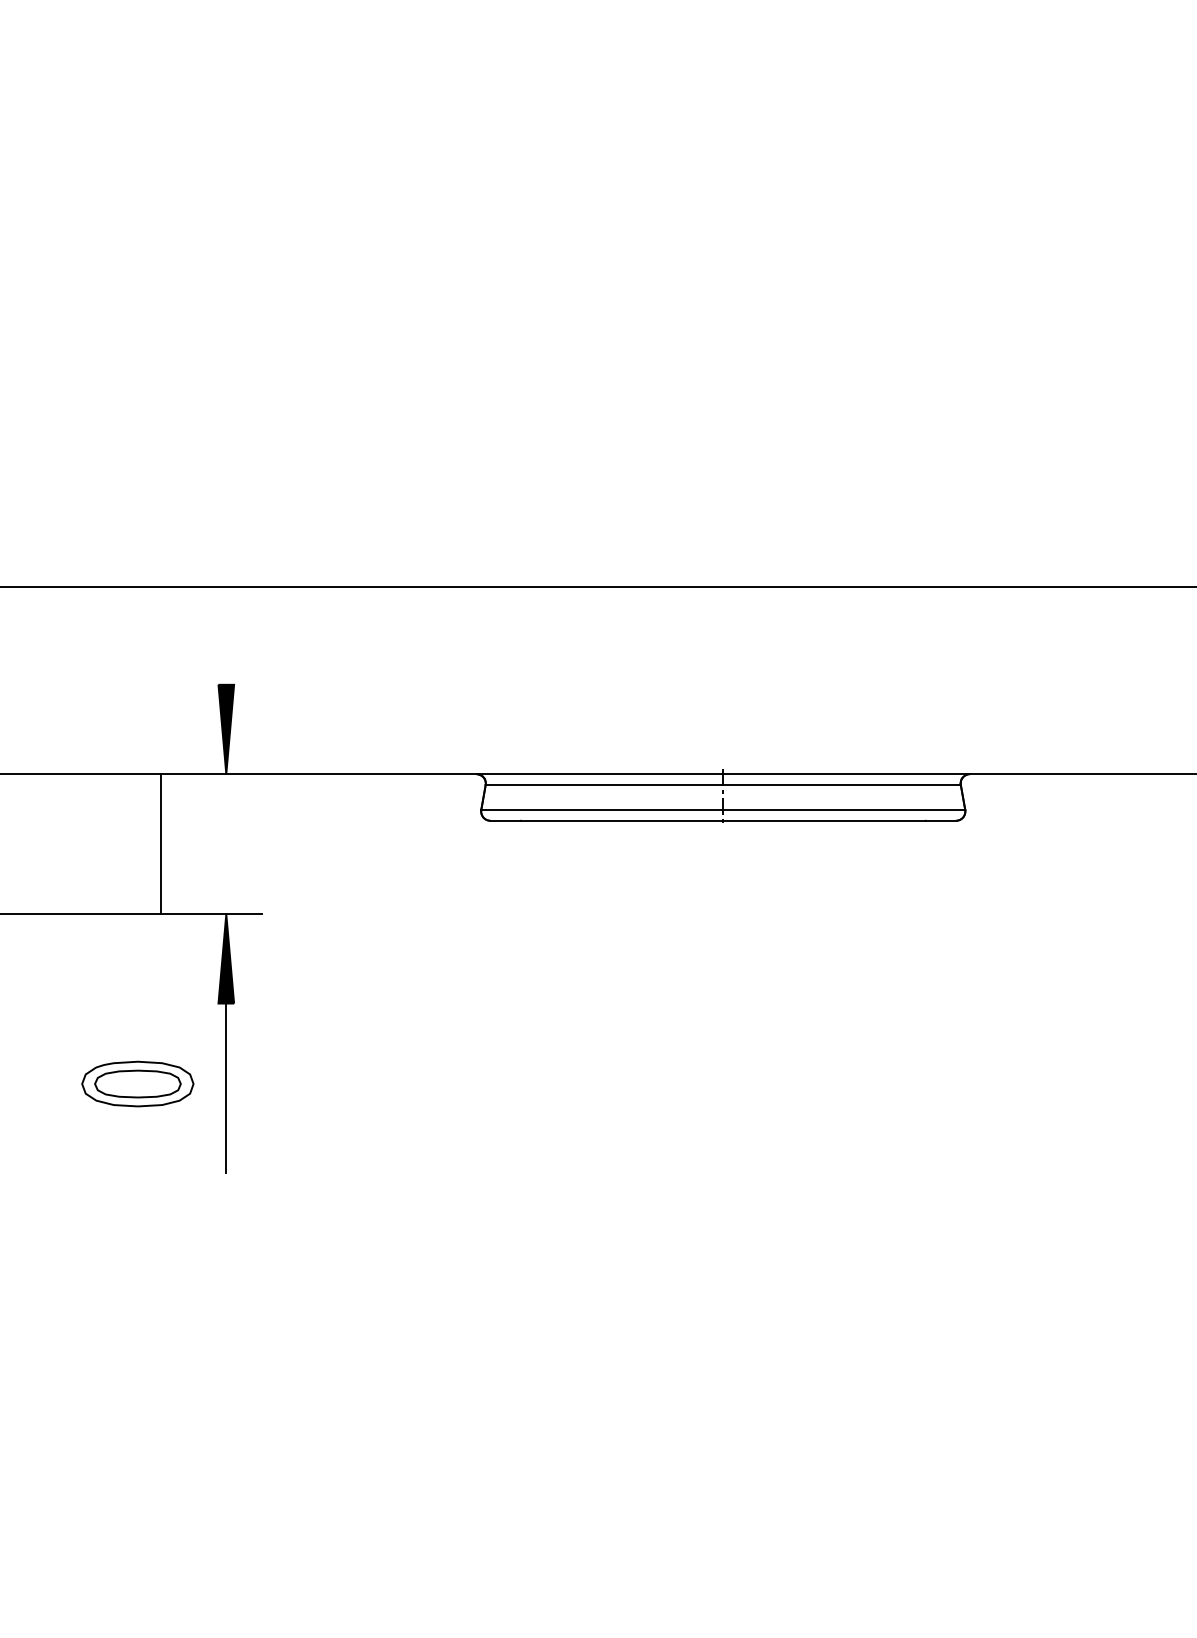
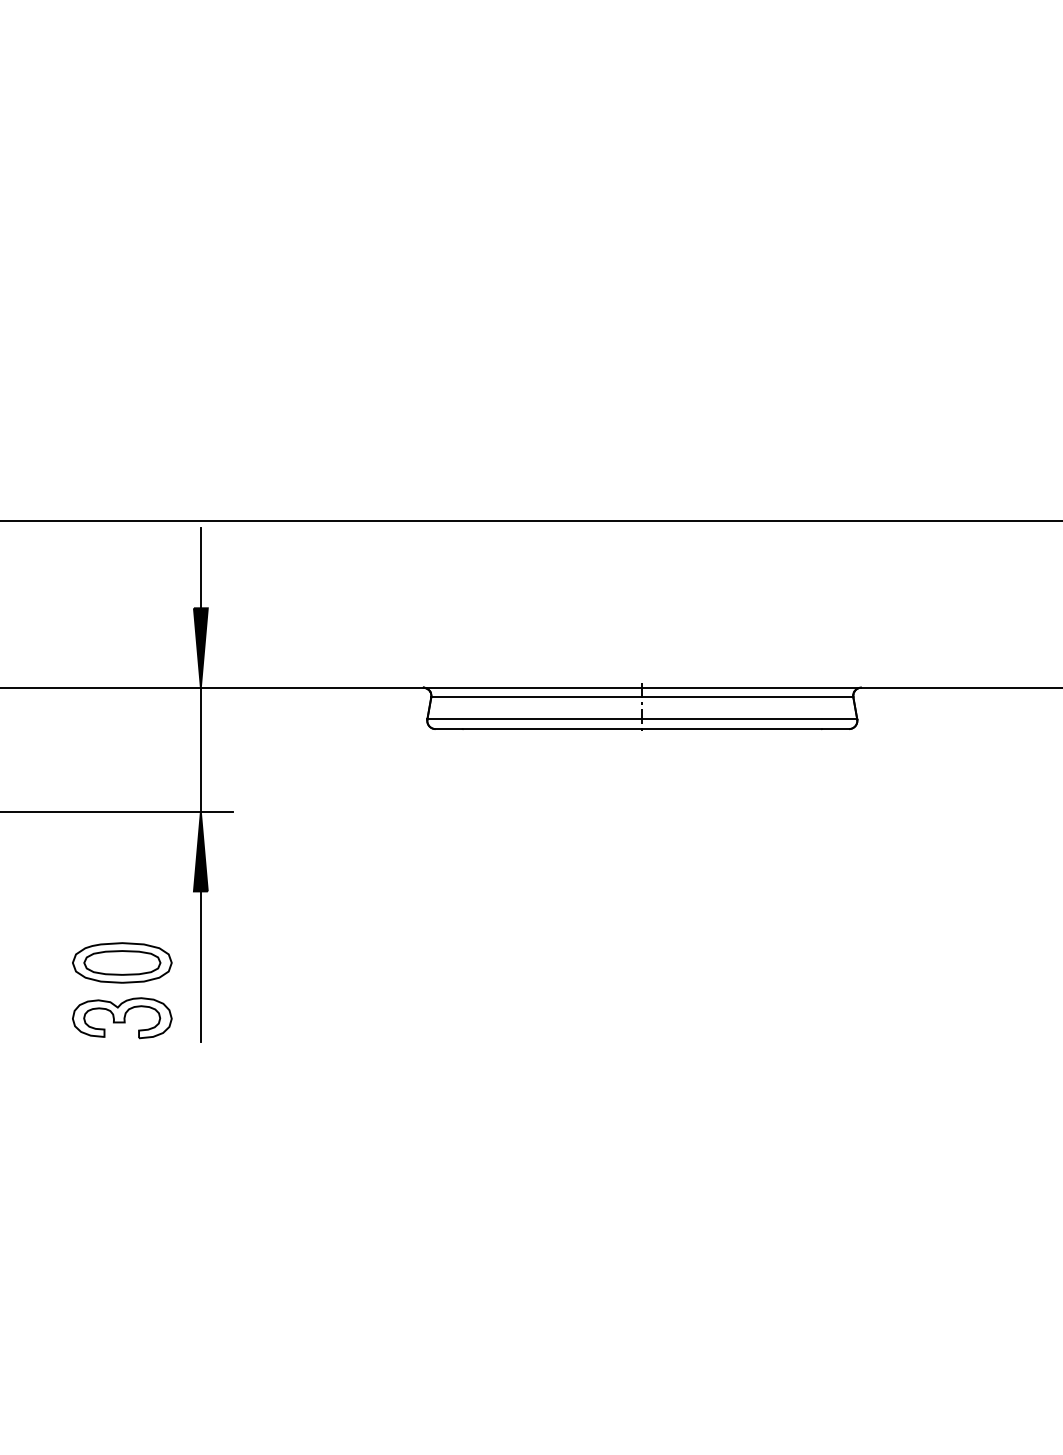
line: (226, 639) -> (201, 568), added
line: (161, 844) -> (201, 750), moved
part: (137, 1145) -> (121, 1017), added

